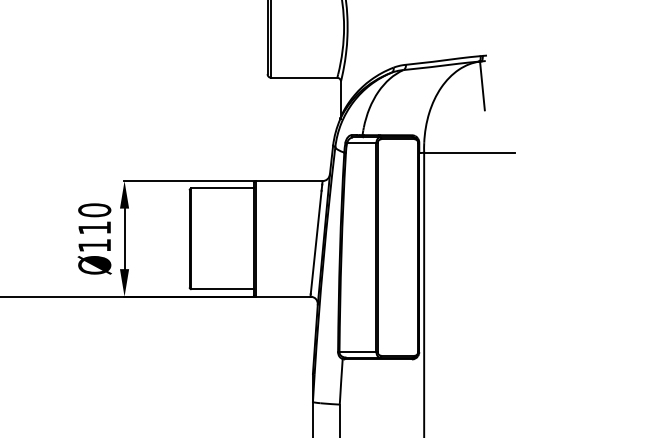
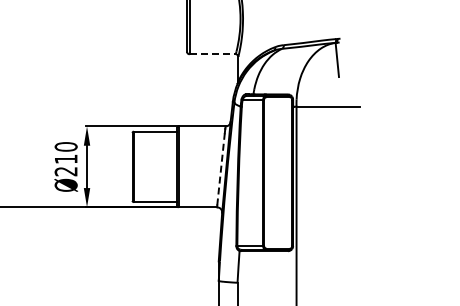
line: (305, 78) -> (213, 54), solid -> dashed
line: (316, 241) -> (221, 168), solid -> dashed
text: (93, 245) -> (65, 171), Ø110 -> Ø210

